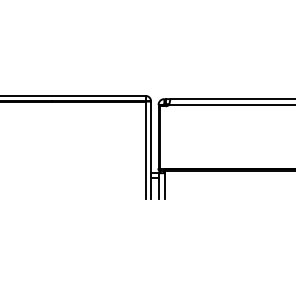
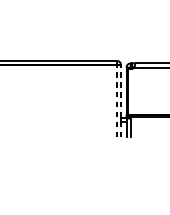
line: (151, 149) -> (121, 100), solid -> dashed
line: (145, 150) -> (116, 101), solid -> dashed

